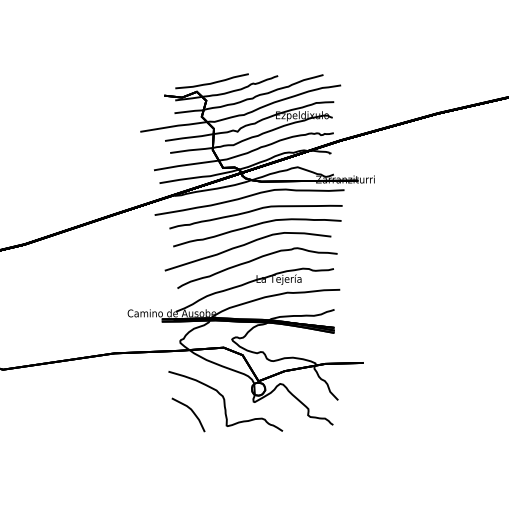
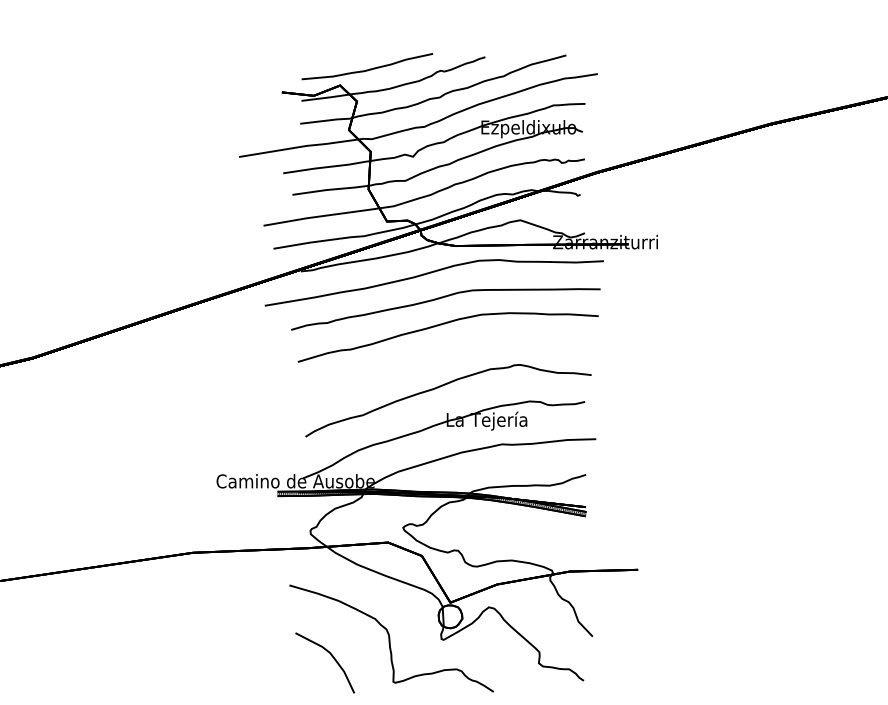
part: (245, 245) -> (427, 360), removed

